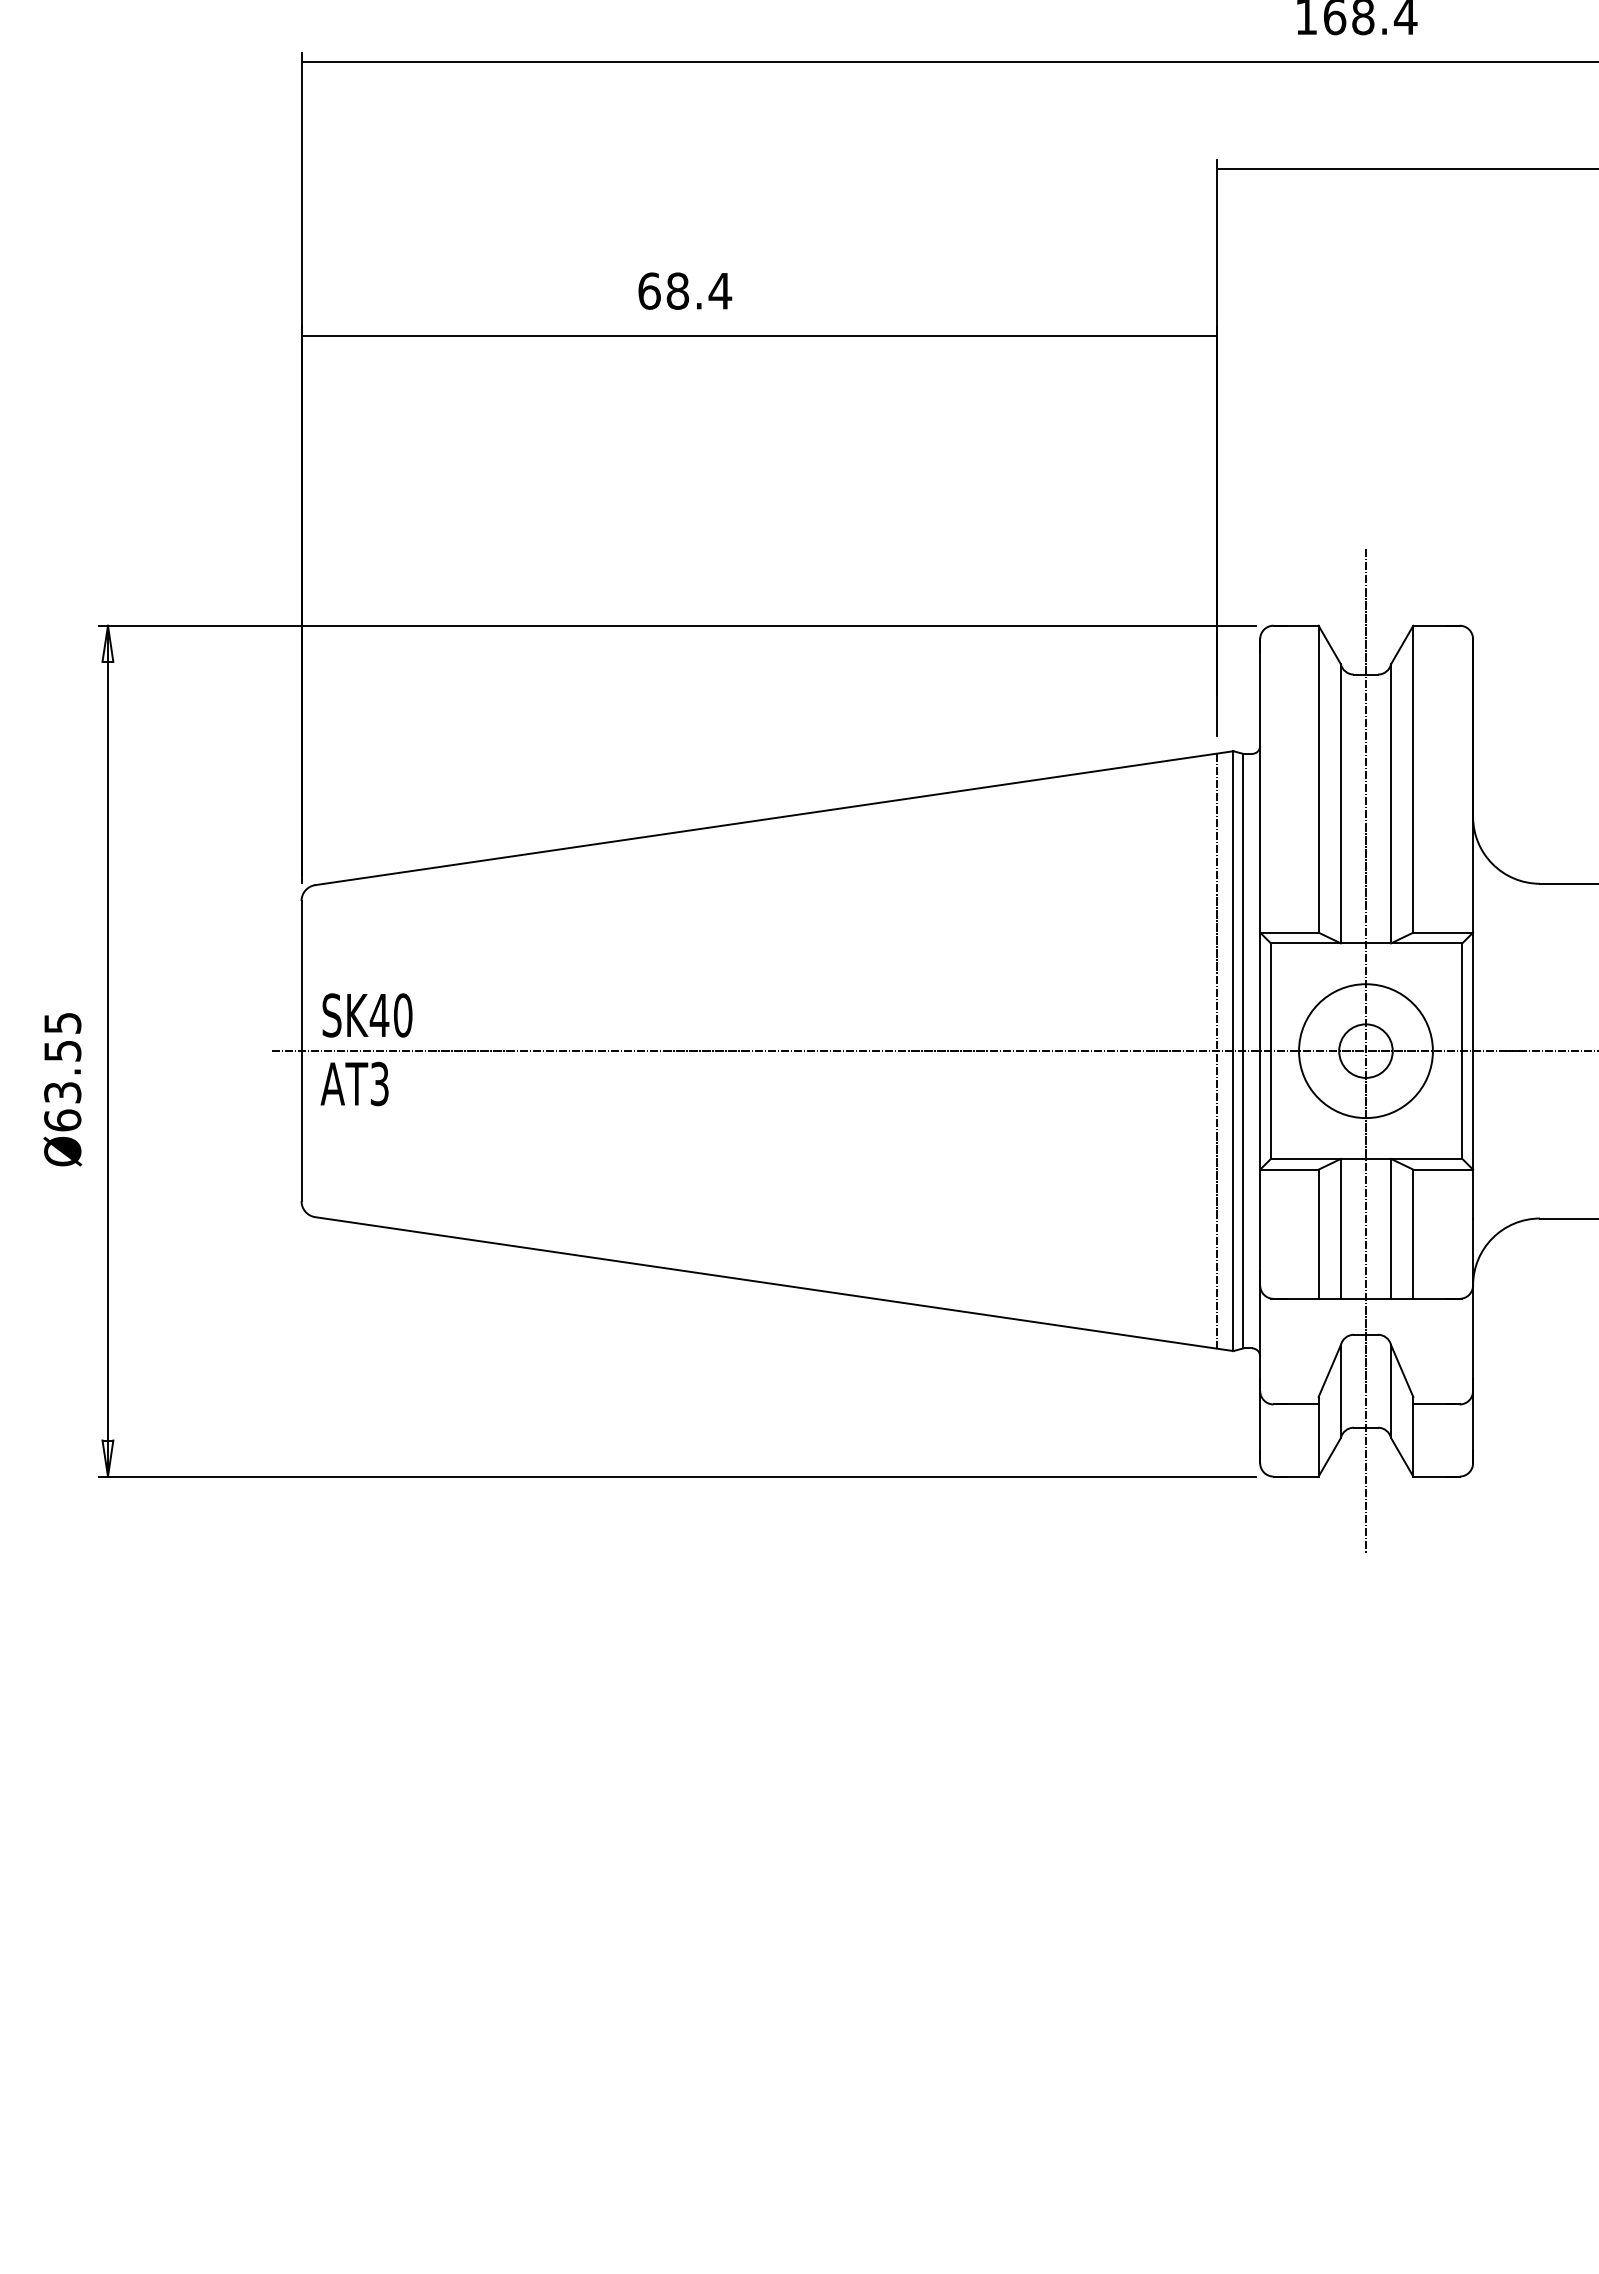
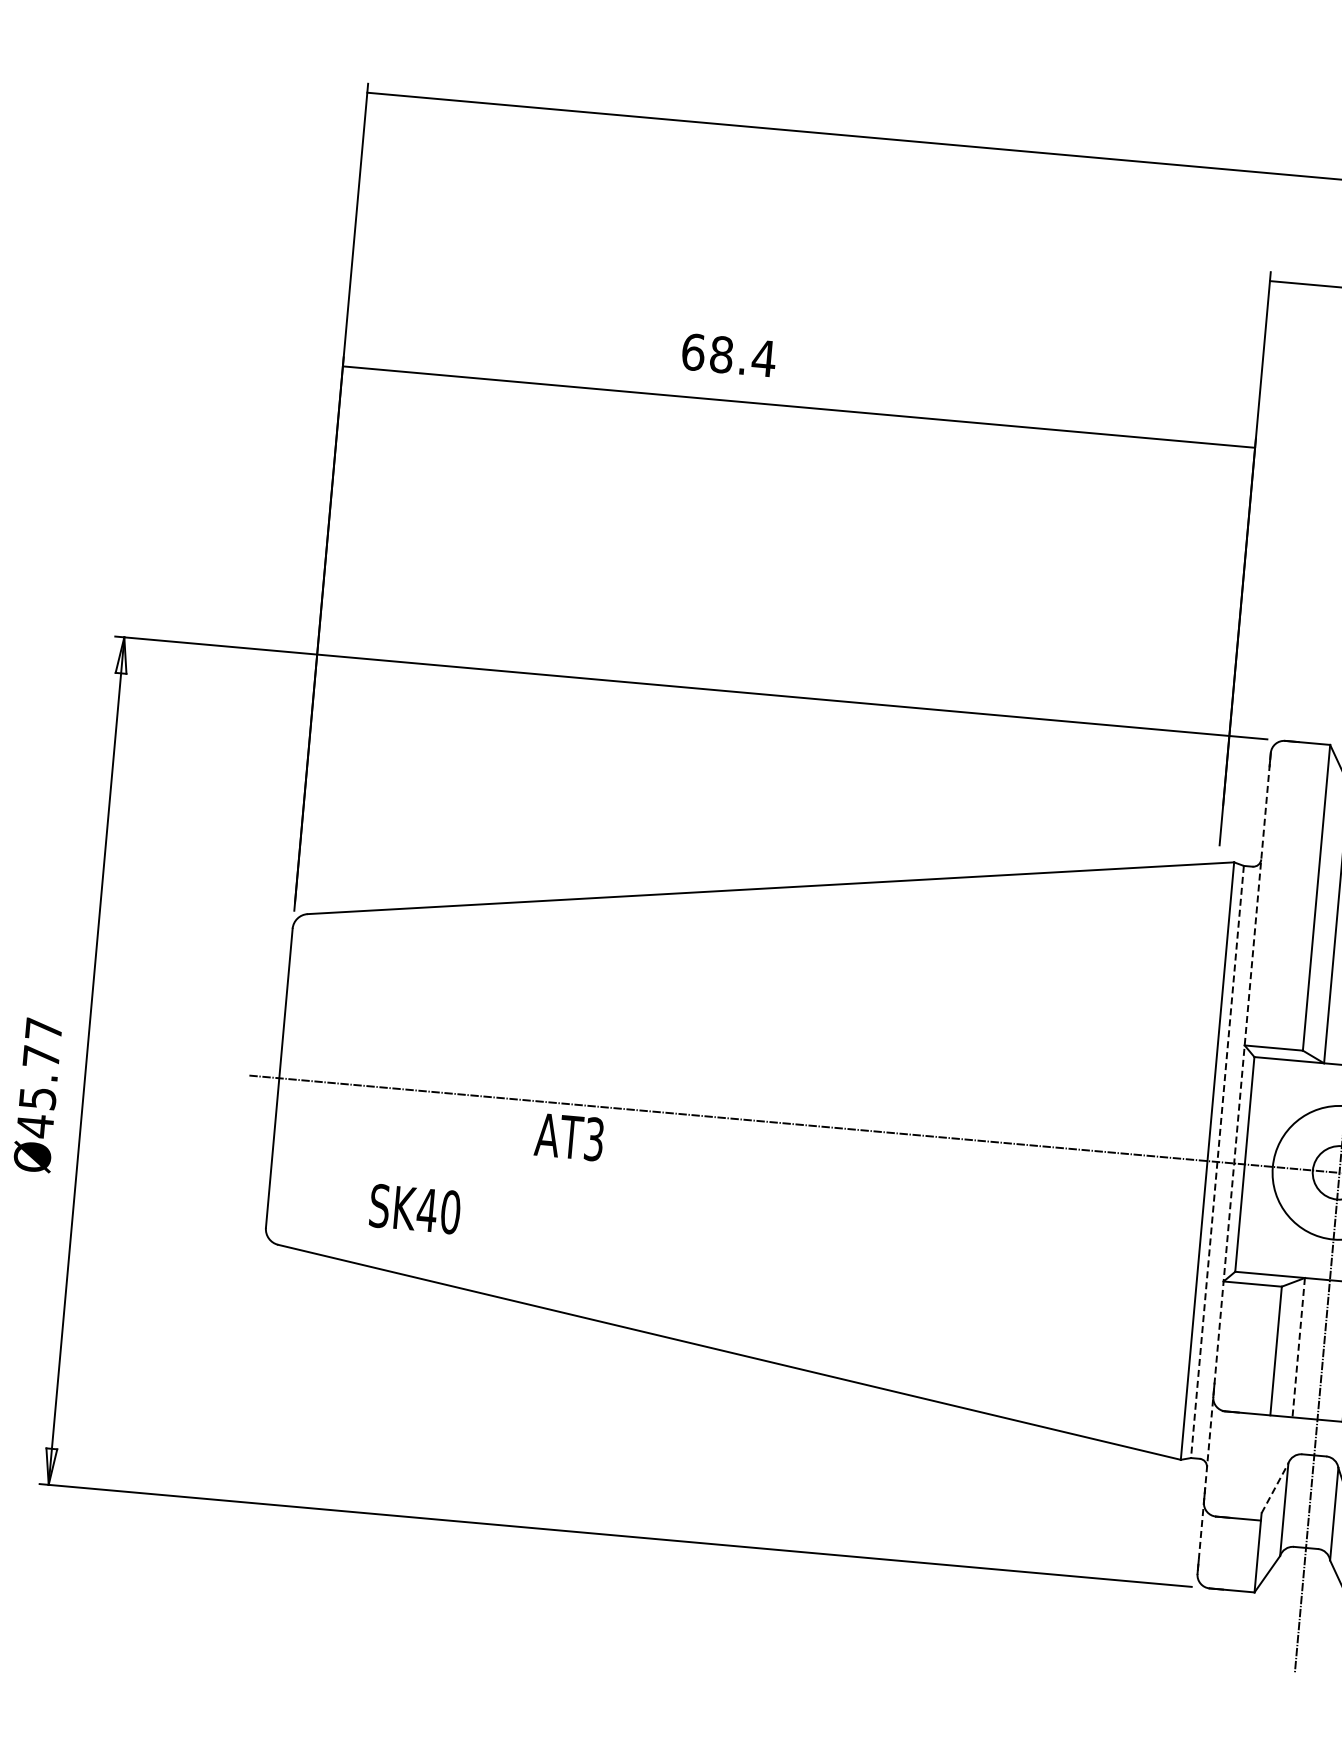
text: (367, 1015) -> (415, 1209), moved
line: (1217, 1050) -> (1191, 1159), removed
line: (1243, 1051) -> (1217, 1162), solid -> dashed
line: (1260, 1051) -> (1234, 1163), solid -> dashed
text: (62, 1072) -> (39, 1078), Ø63.55 -> Ø45.77
text: (354, 1083) -> (569, 1136), moved
line: (1340, 1228) -> (1298, 1347), solid -> dashed
line: (1329, 1370) -> (1274, 1487), solid -> dashed

